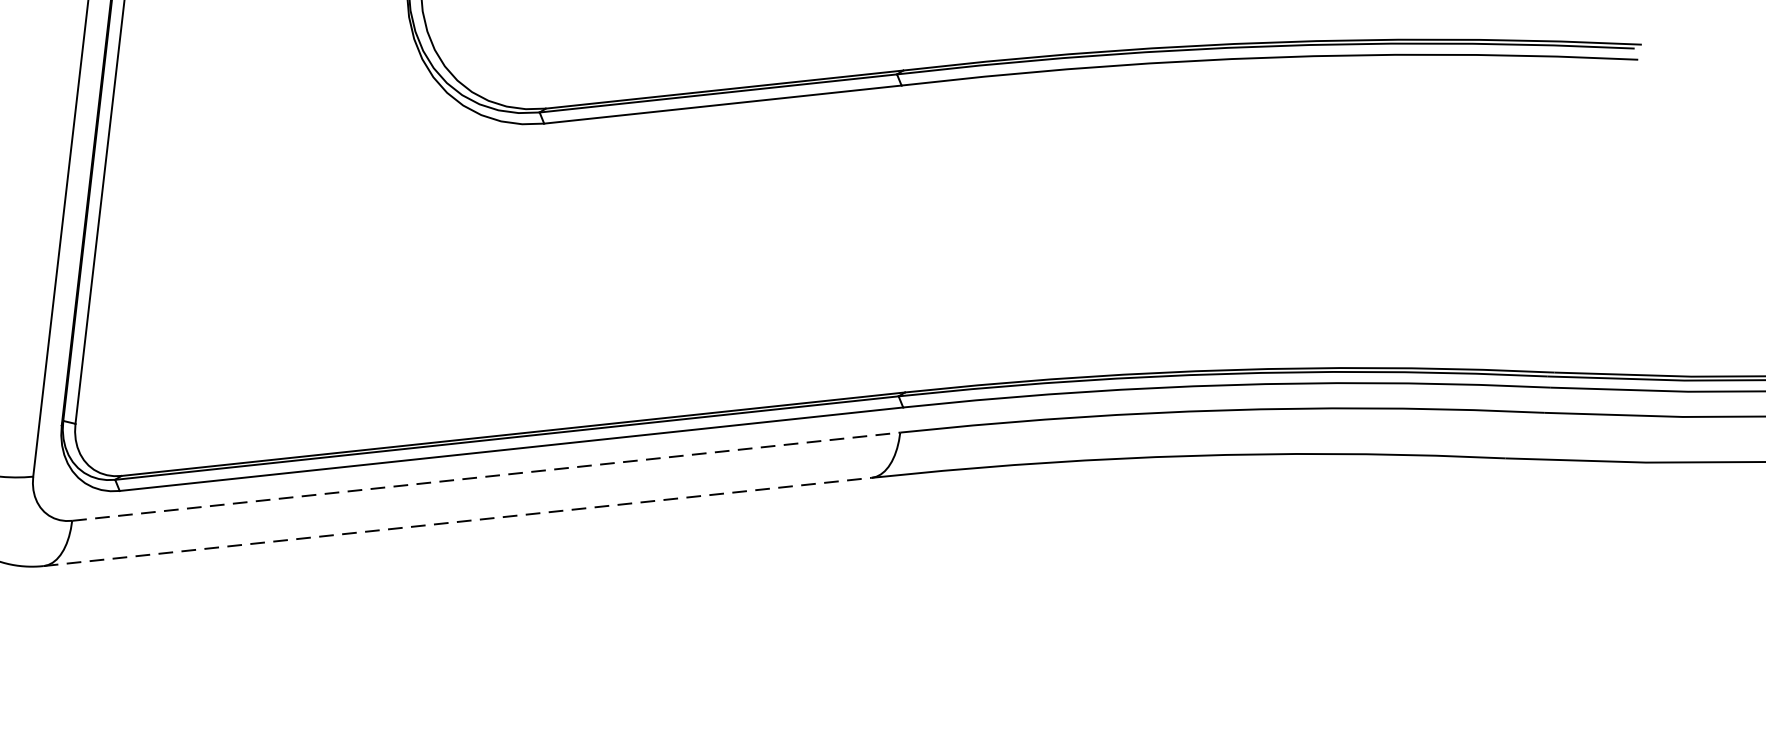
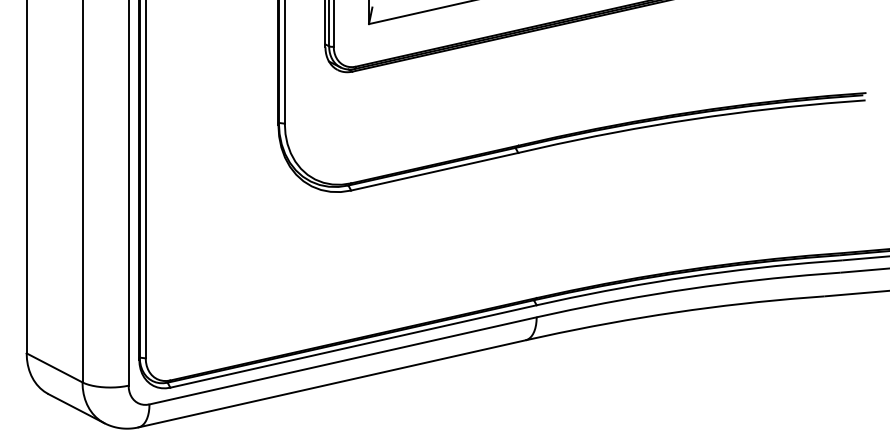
line: (487, 476) -> (343, 360), dashed -> solid
line: (458, 521) -> (332, 383), dashed -> solid

